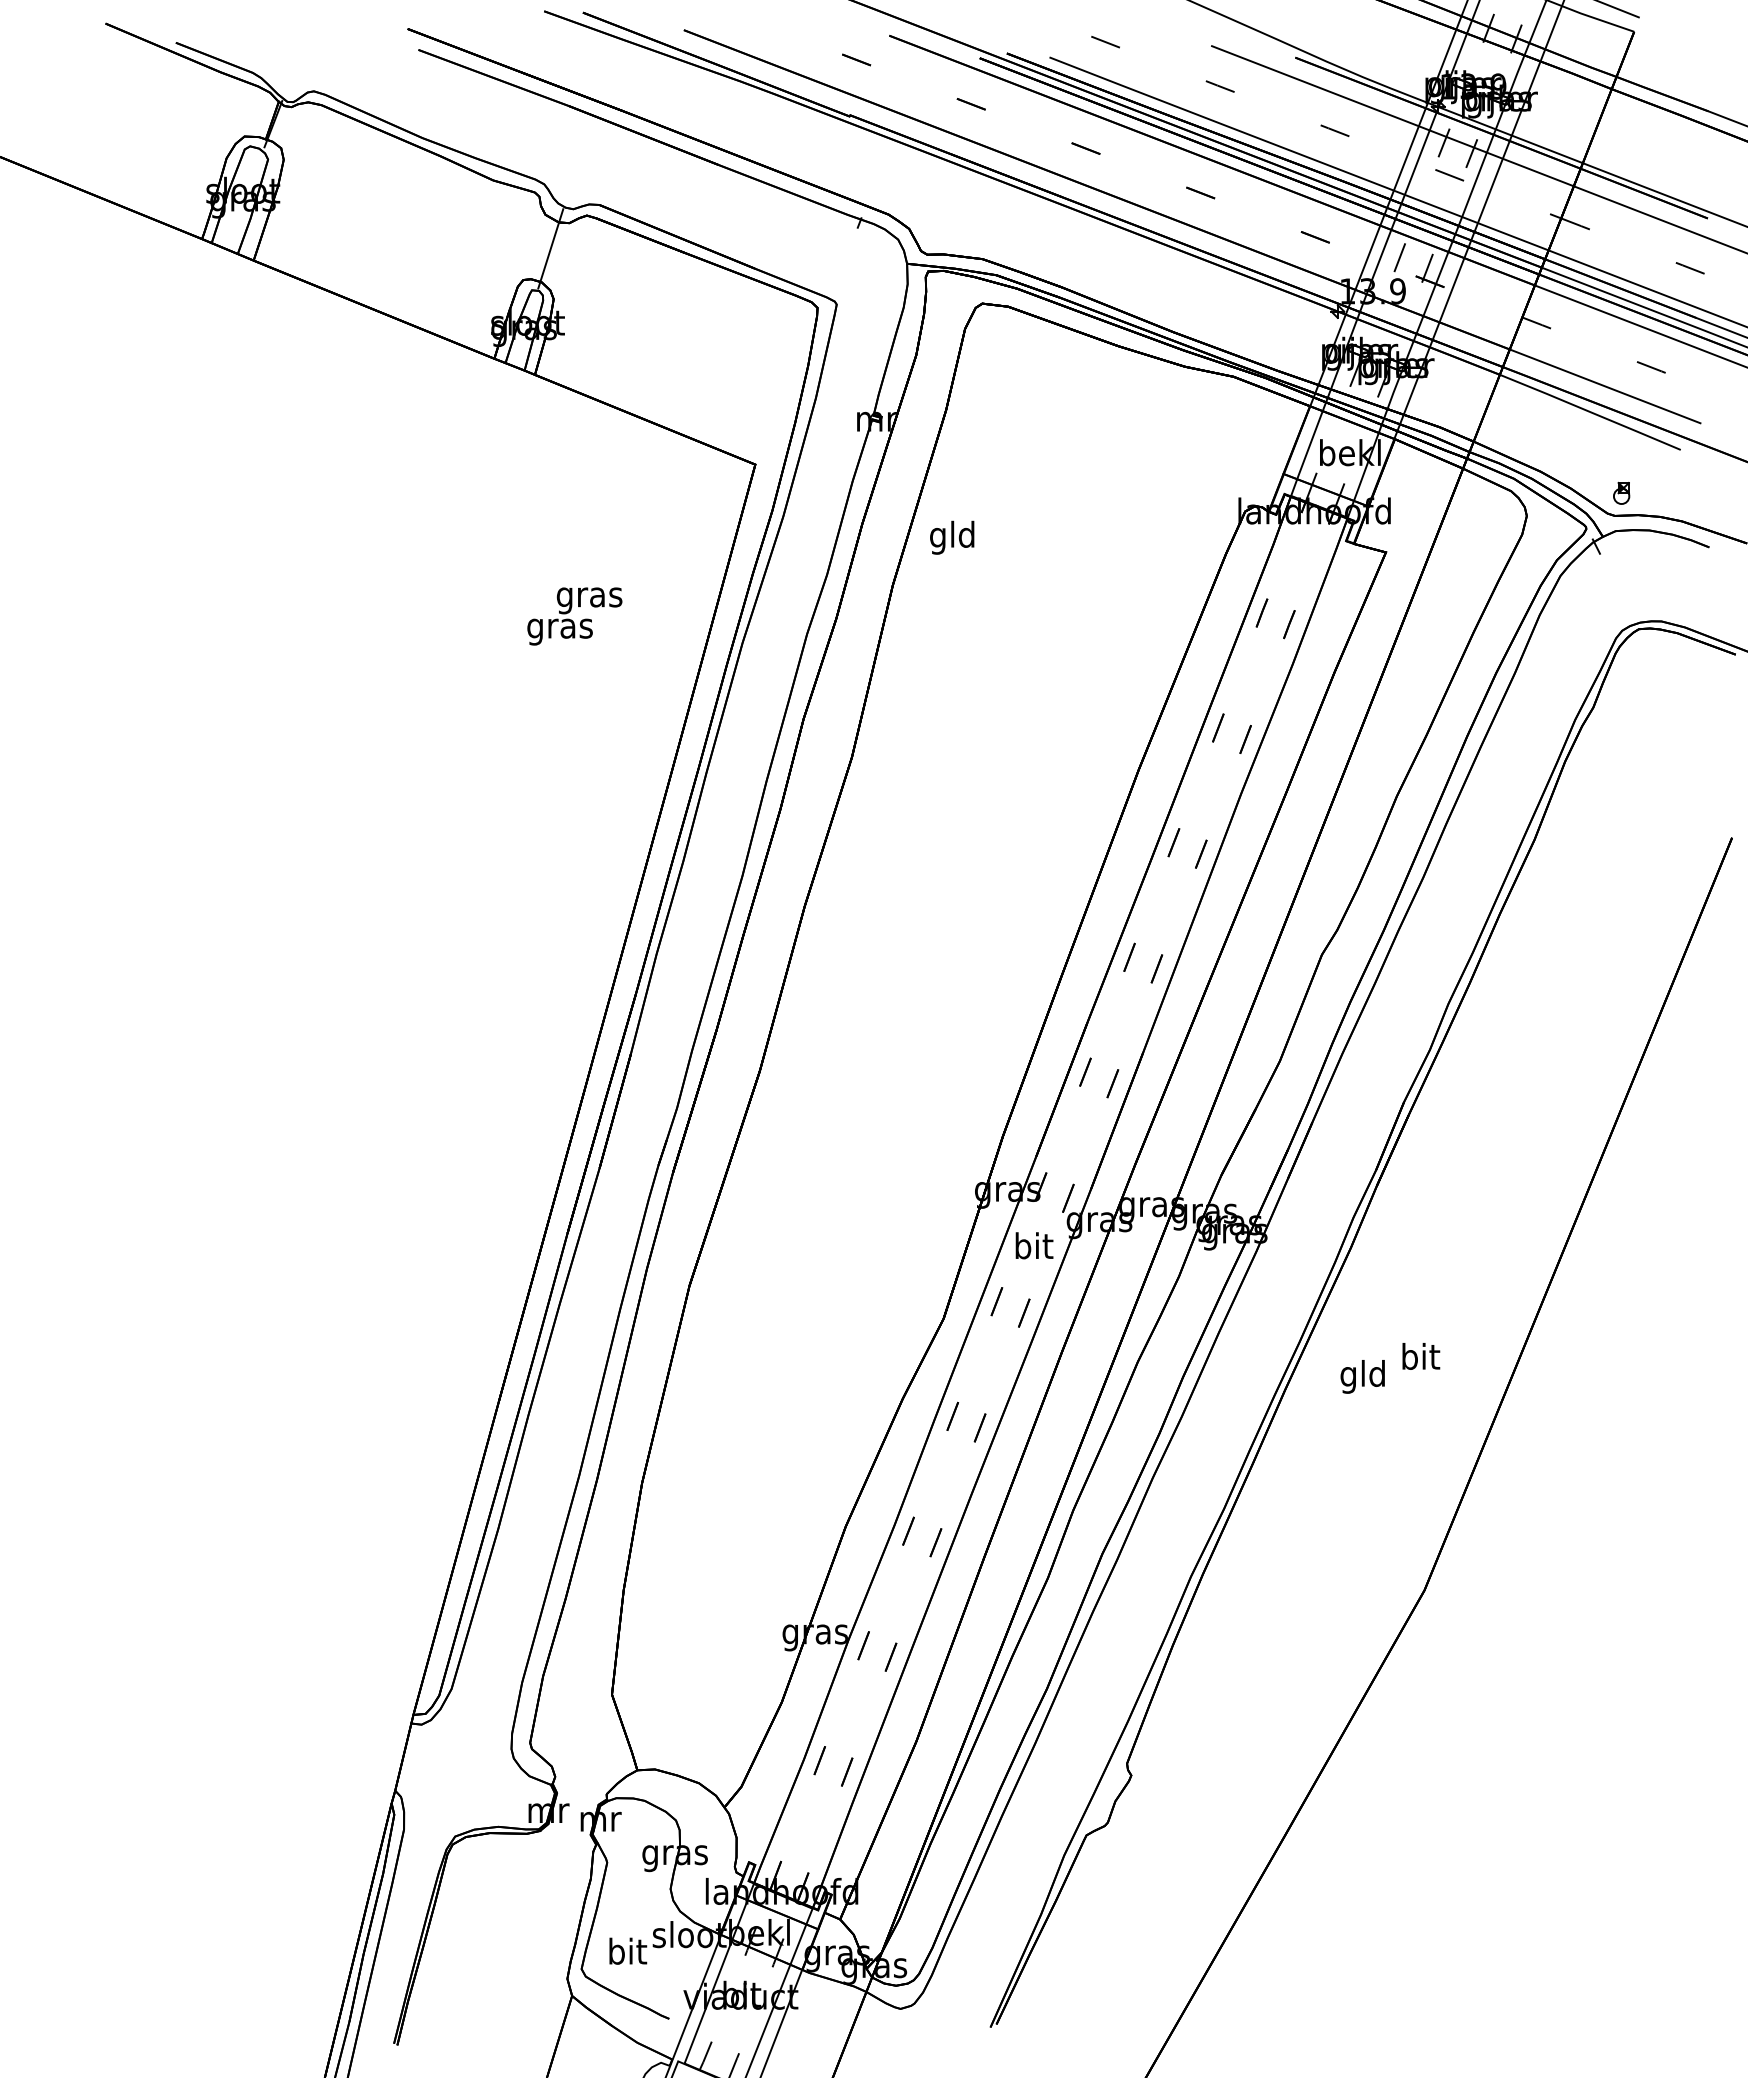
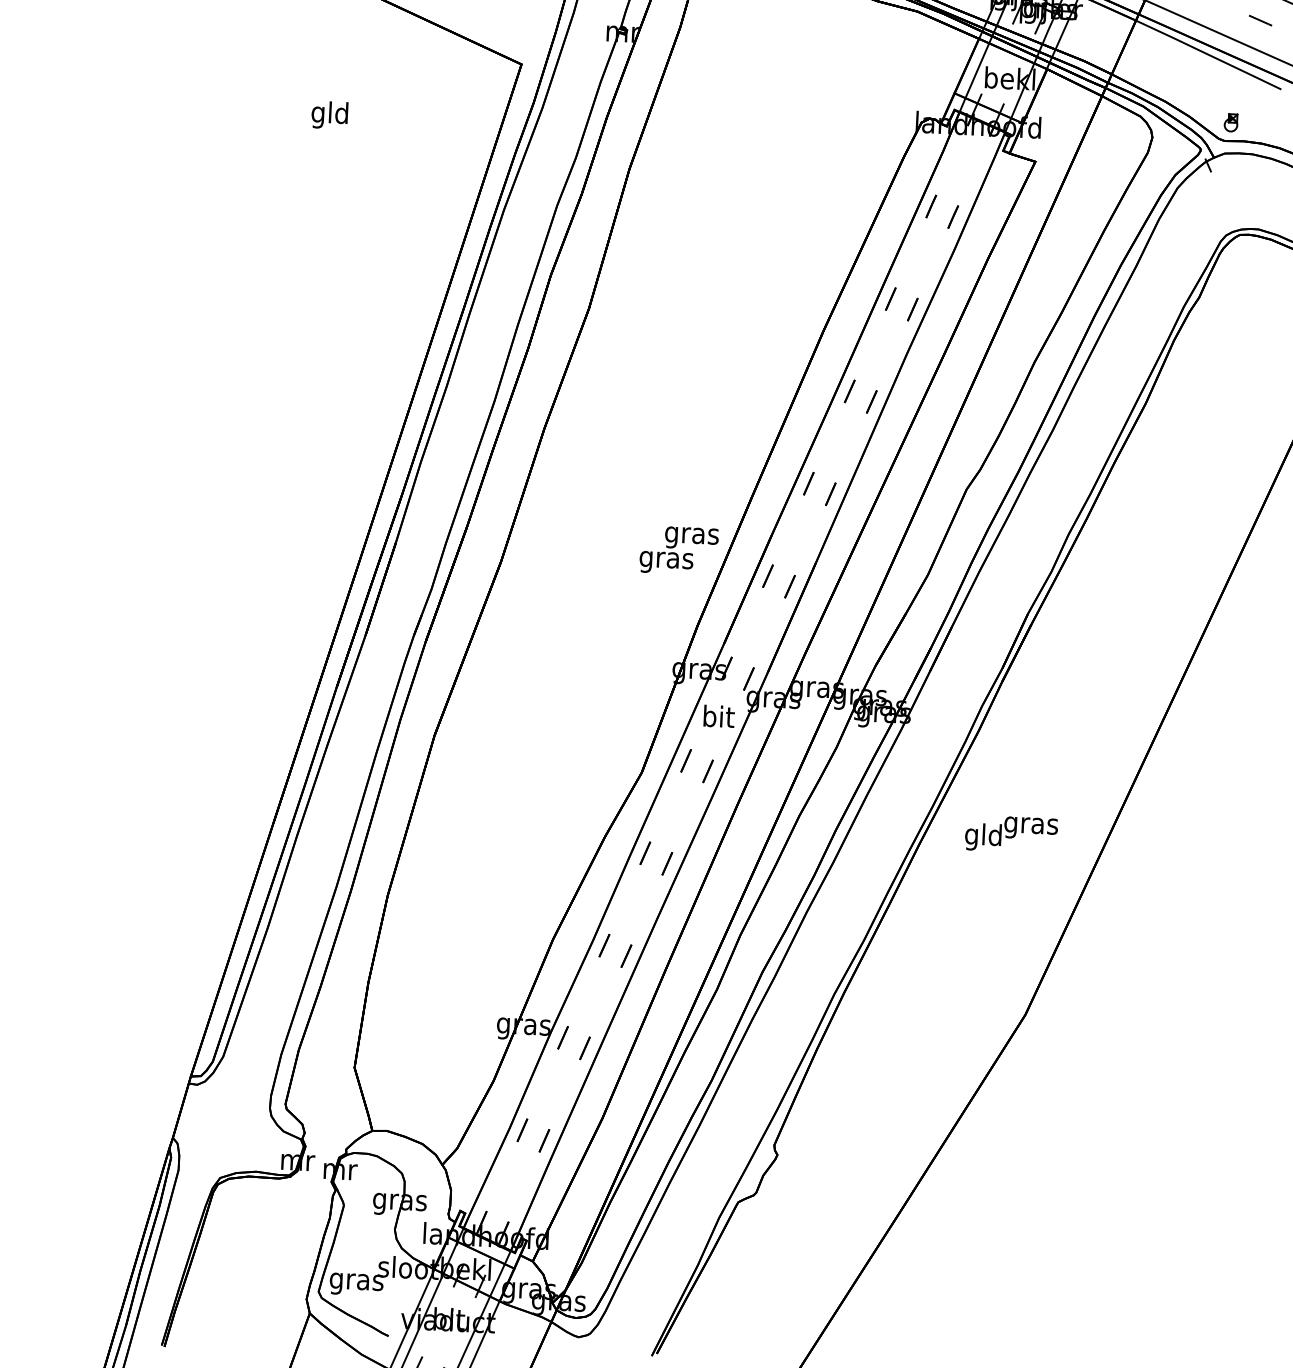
text: (952, 537) -> (330, 115), moved
text: (574, 616) -> (678, 550), moved
text: (1420, 1359) -> (1031, 825), bit -> gras
text: (627, 1954) -> (356, 1281), bit -> gras

